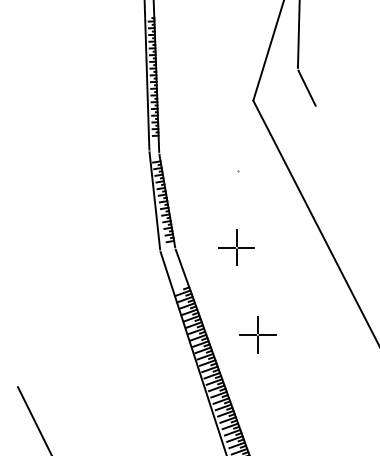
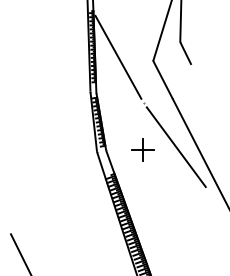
line: (195, 93) -> (118, 56), added
line: (290, 242) -> (175, 146), added
part: (256, 334) -> (155, 202), removed

